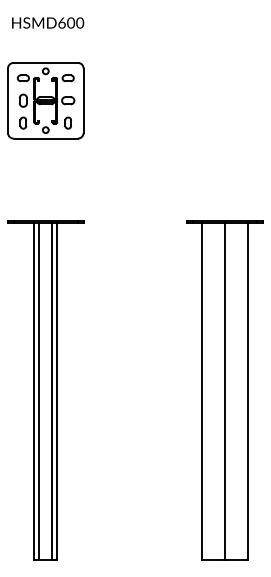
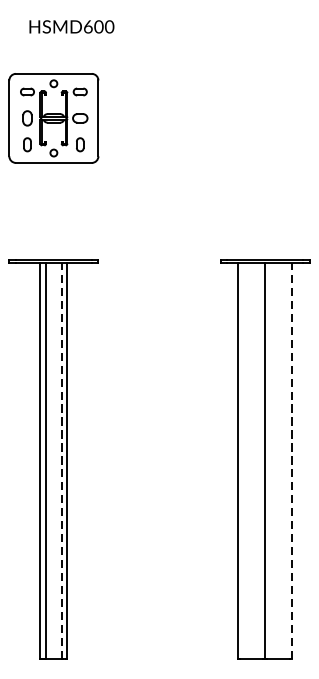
text: (48, 22) -> (72, 26), moved
line: (52, 391) -> (61, 460), solid -> dashed
line: (248, 391) -> (292, 460), solid -> dashed

